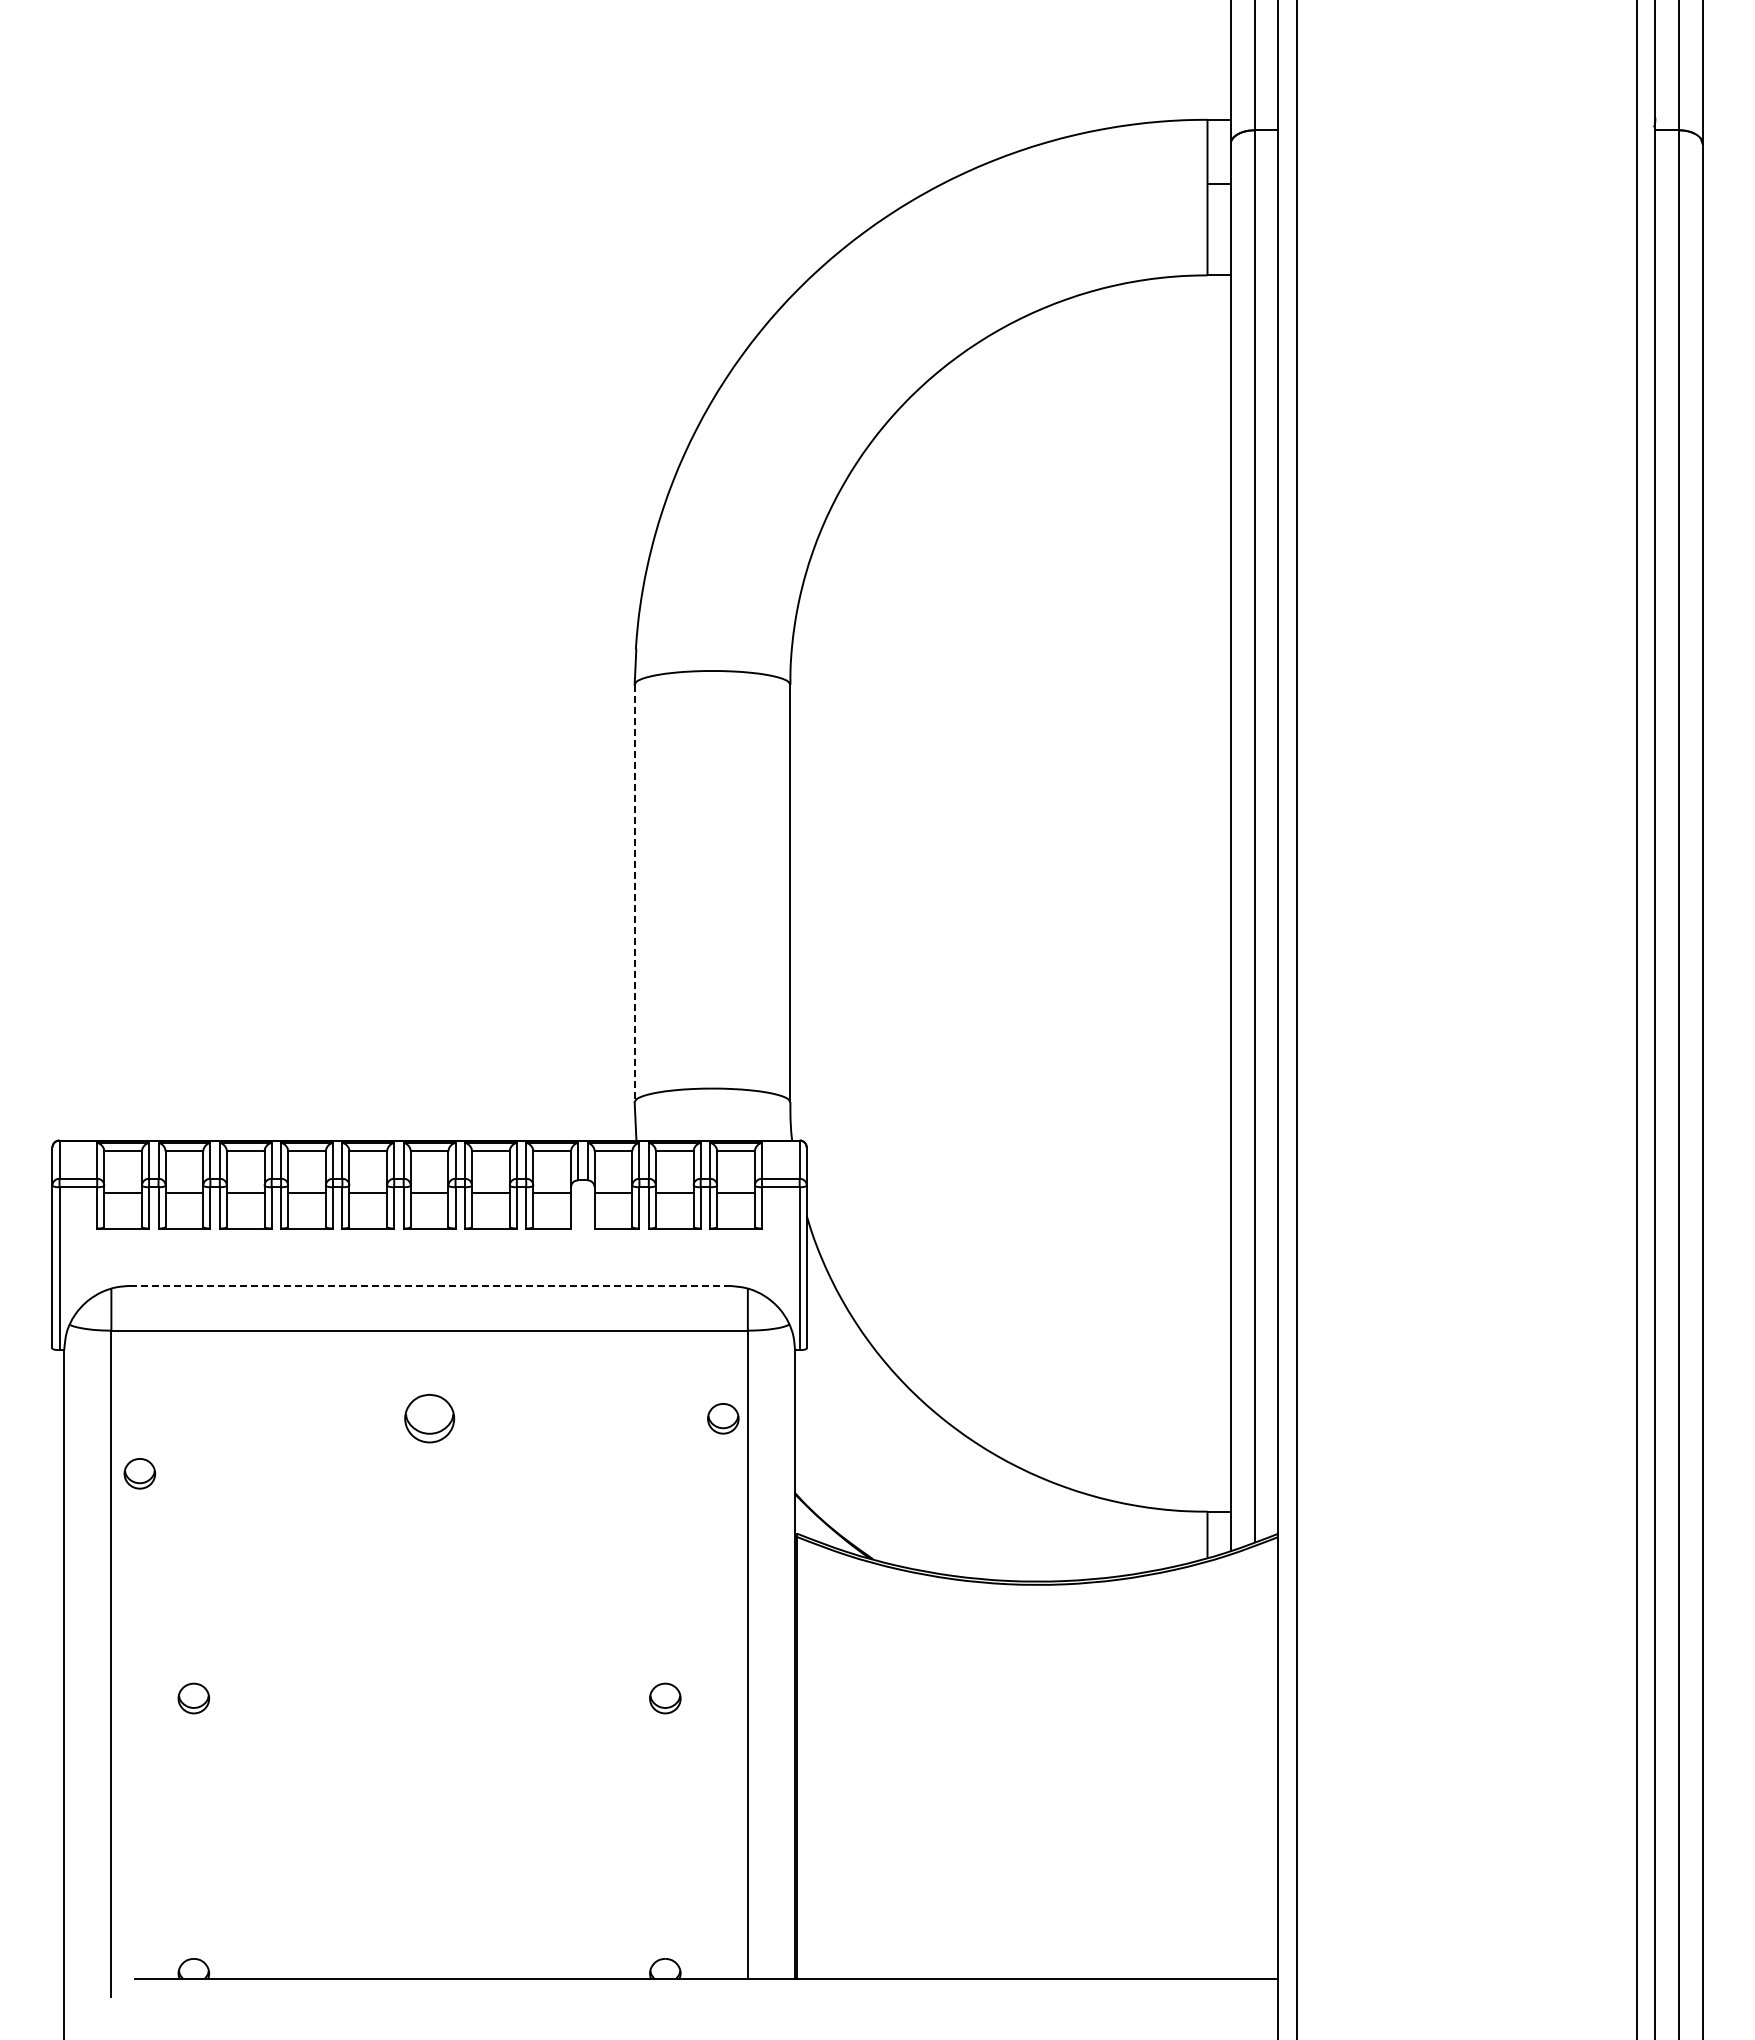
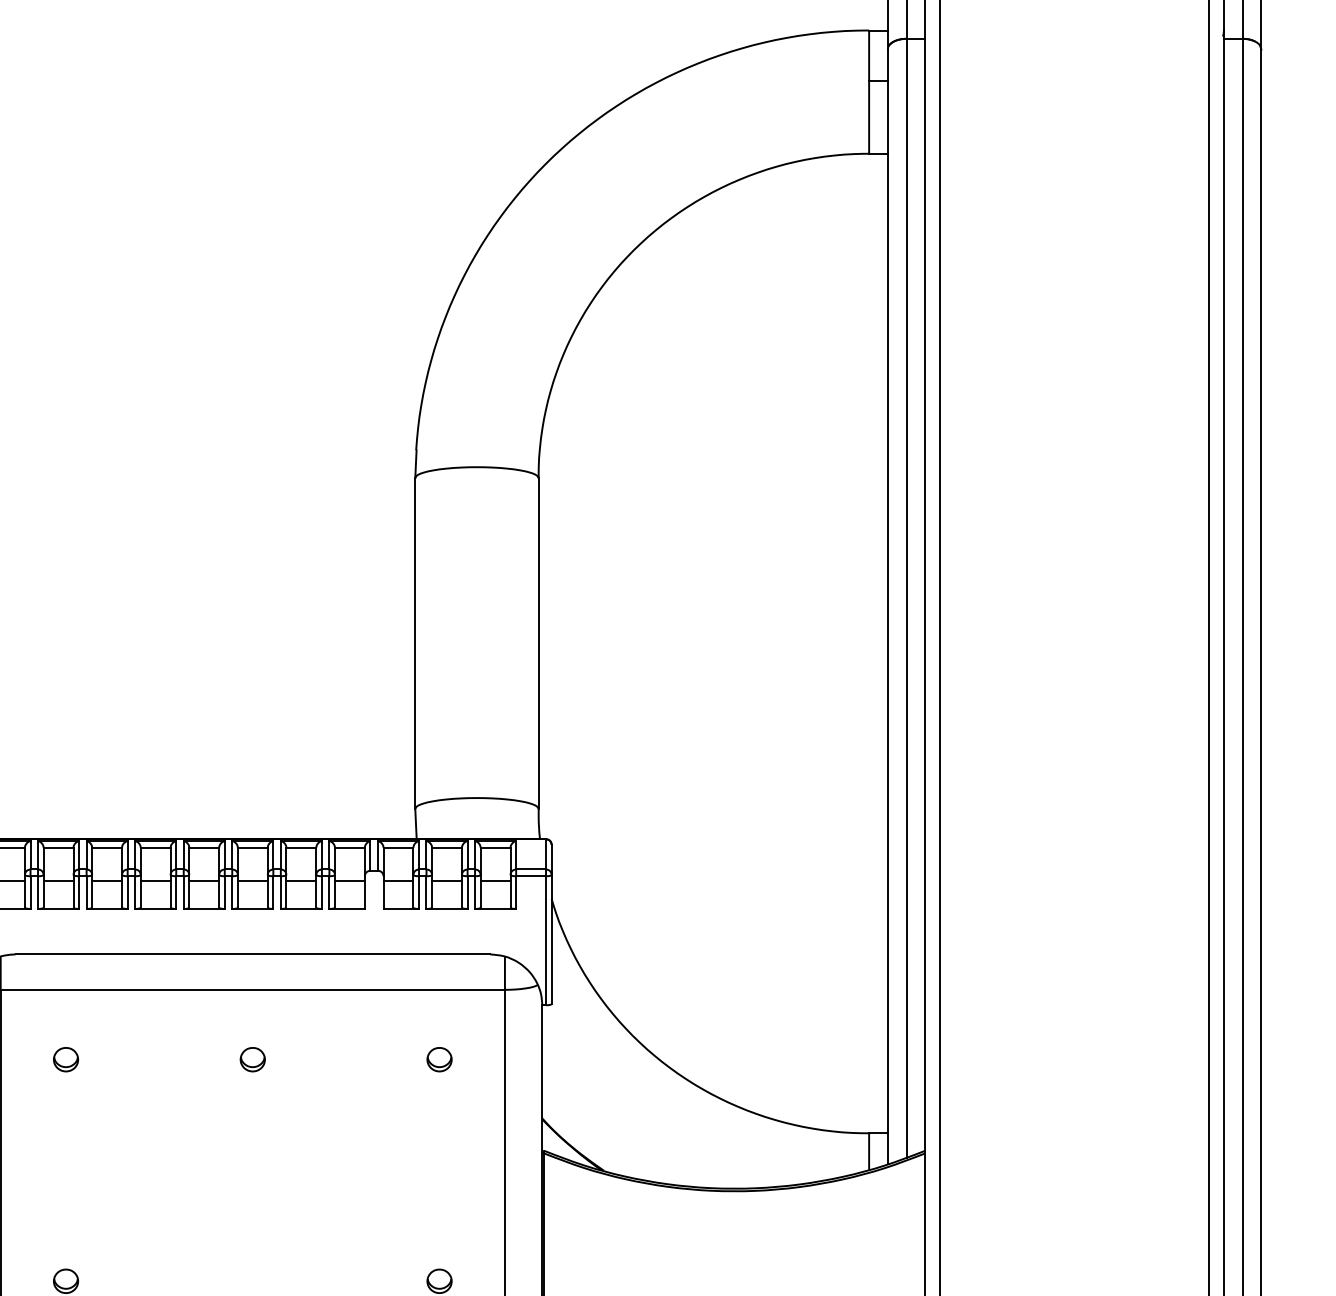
line: (634, 893) -> (415, 643), dashed -> solid
line: (430, 1285) -> (253, 954), dashed -> solid
part: (429, 1418) -> (252, 1059), size x0.62
part: (723, 1418) -> (439, 1059), moved
part: (139, 1473) -> (65, 1059), moved

